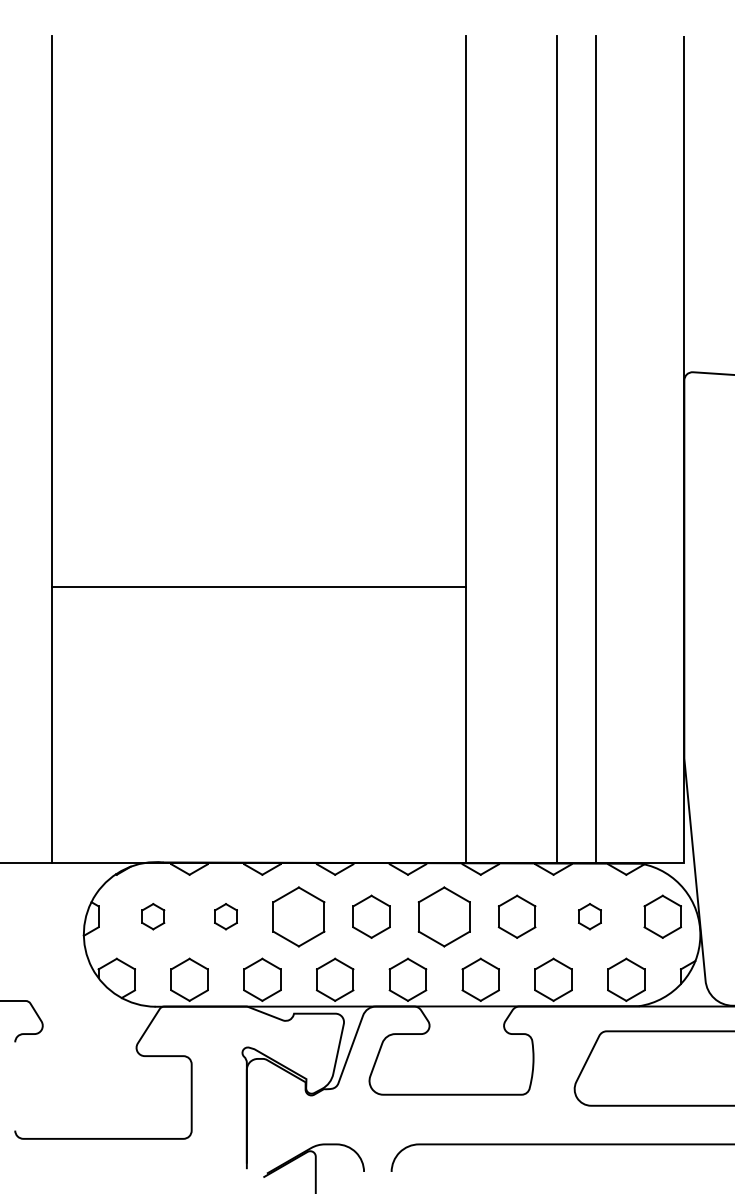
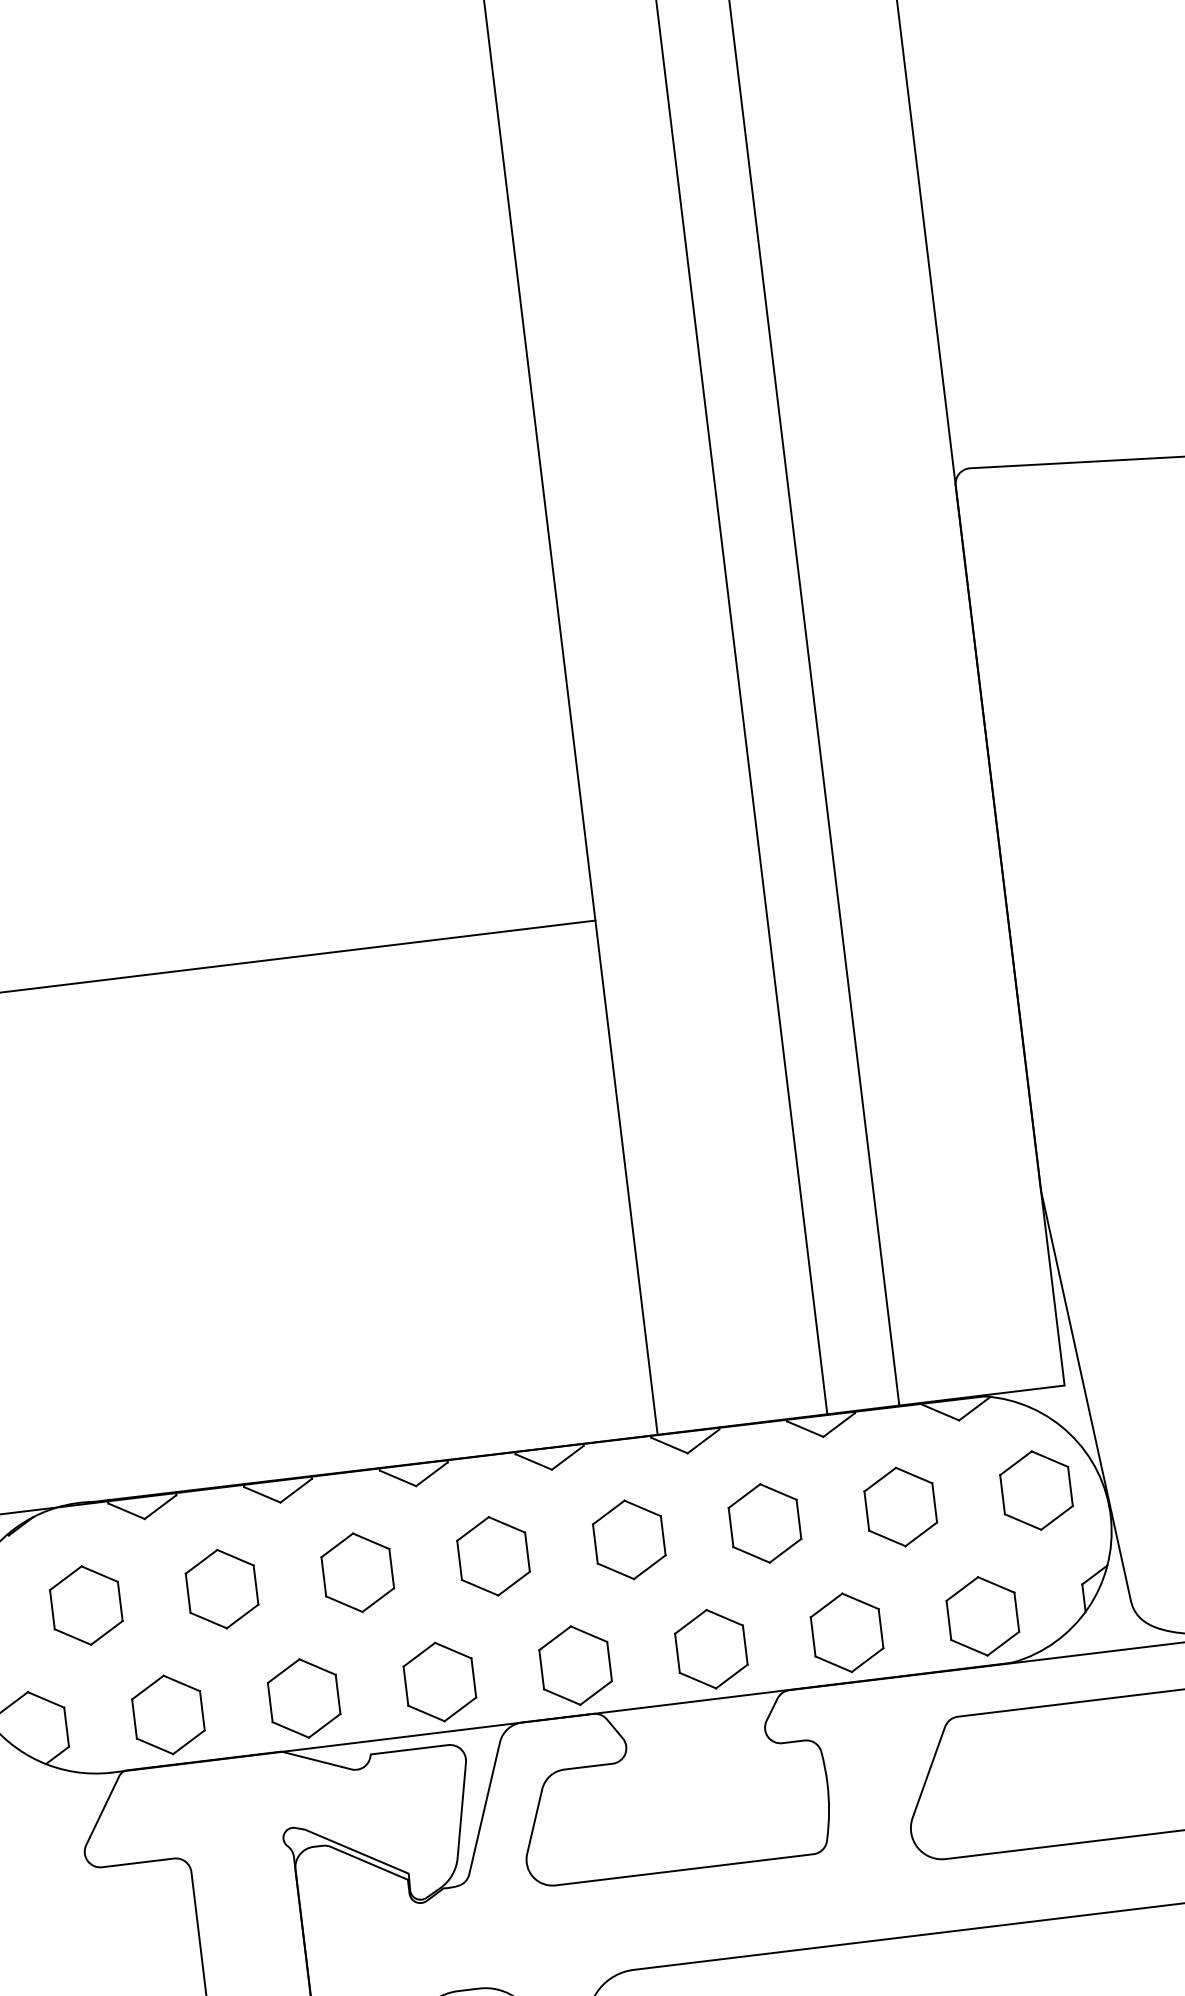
part: (153, 916) -> (86, 1604), size x1.67
part: (225, 916) -> (221, 1588), size x1.67
part: (298, 916) -> (357, 1572), size x0.71
part: (444, 916) -> (629, 1539), size x0.71
part: (589, 916) -> (899, 1506), size x1.67

